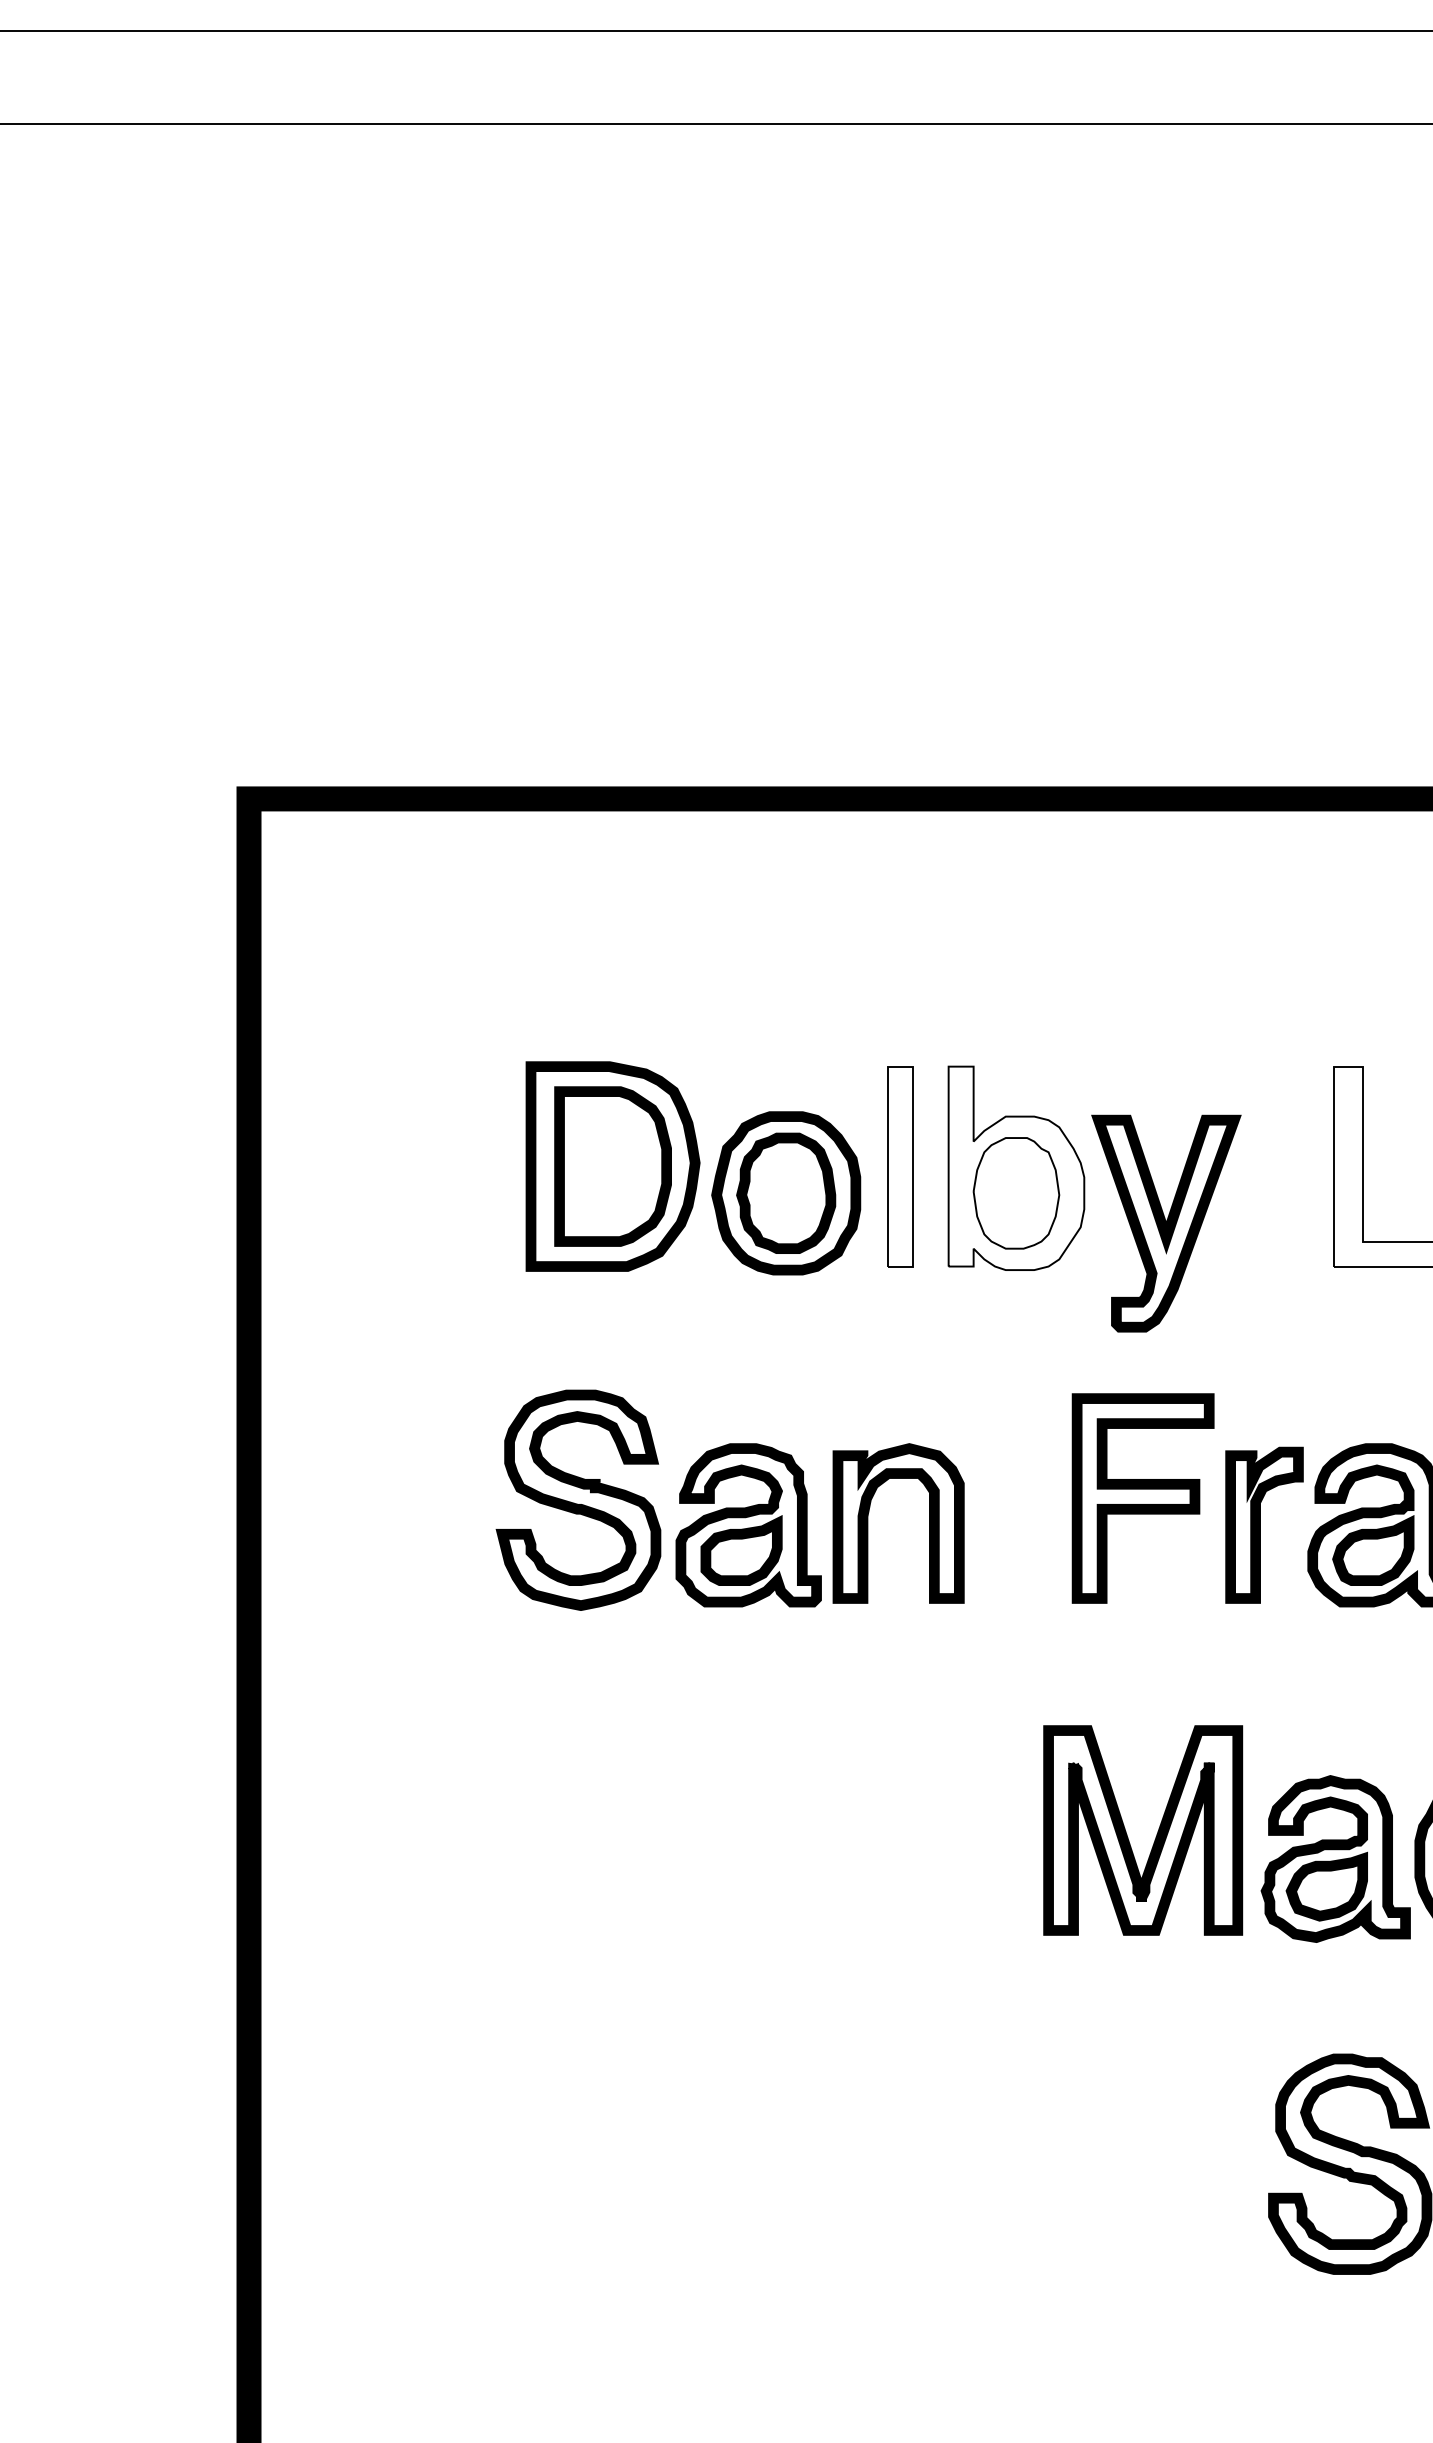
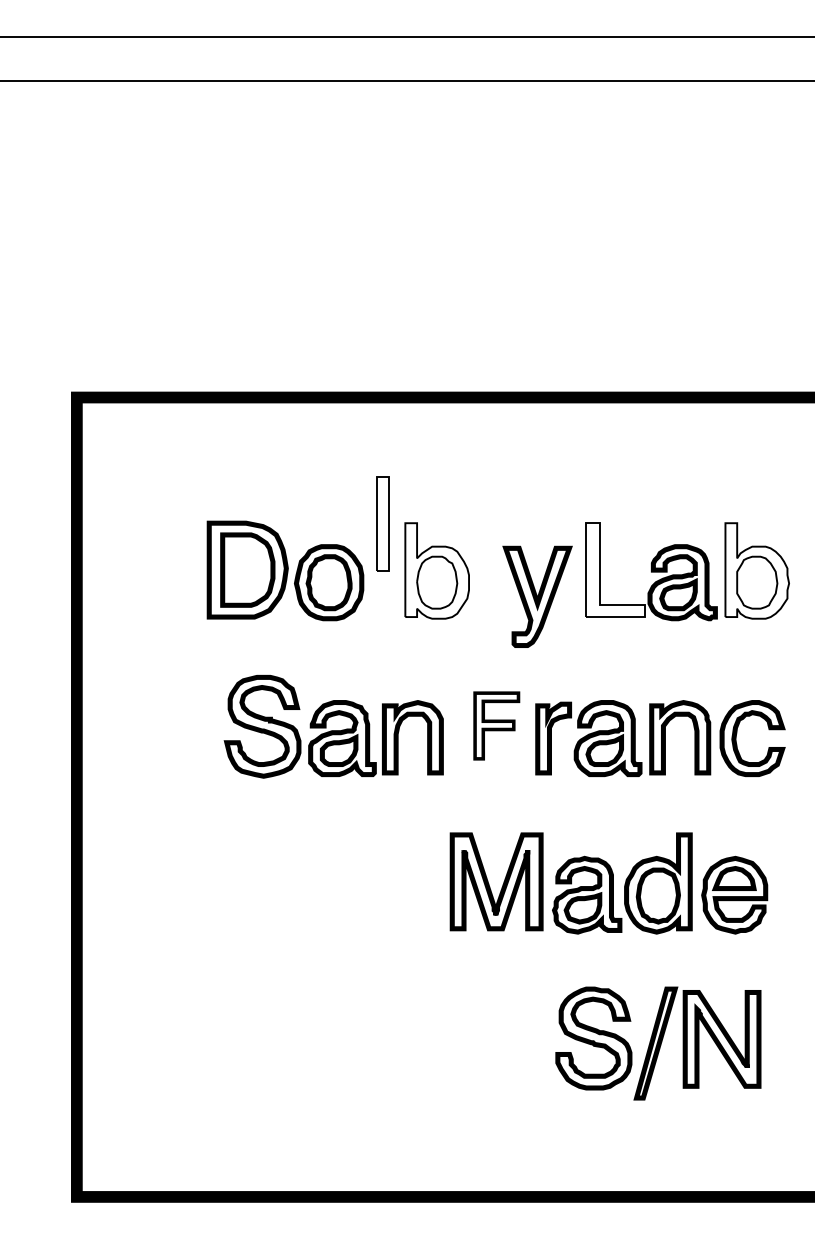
part: (899, 1165) -> (382, 523), moved
part: (1166, 1222) -> (537, 596), moved
part: (1142, 1497) -> (496, 725), size x0.7
part: (729, 1499) -> (333, 726), moved

